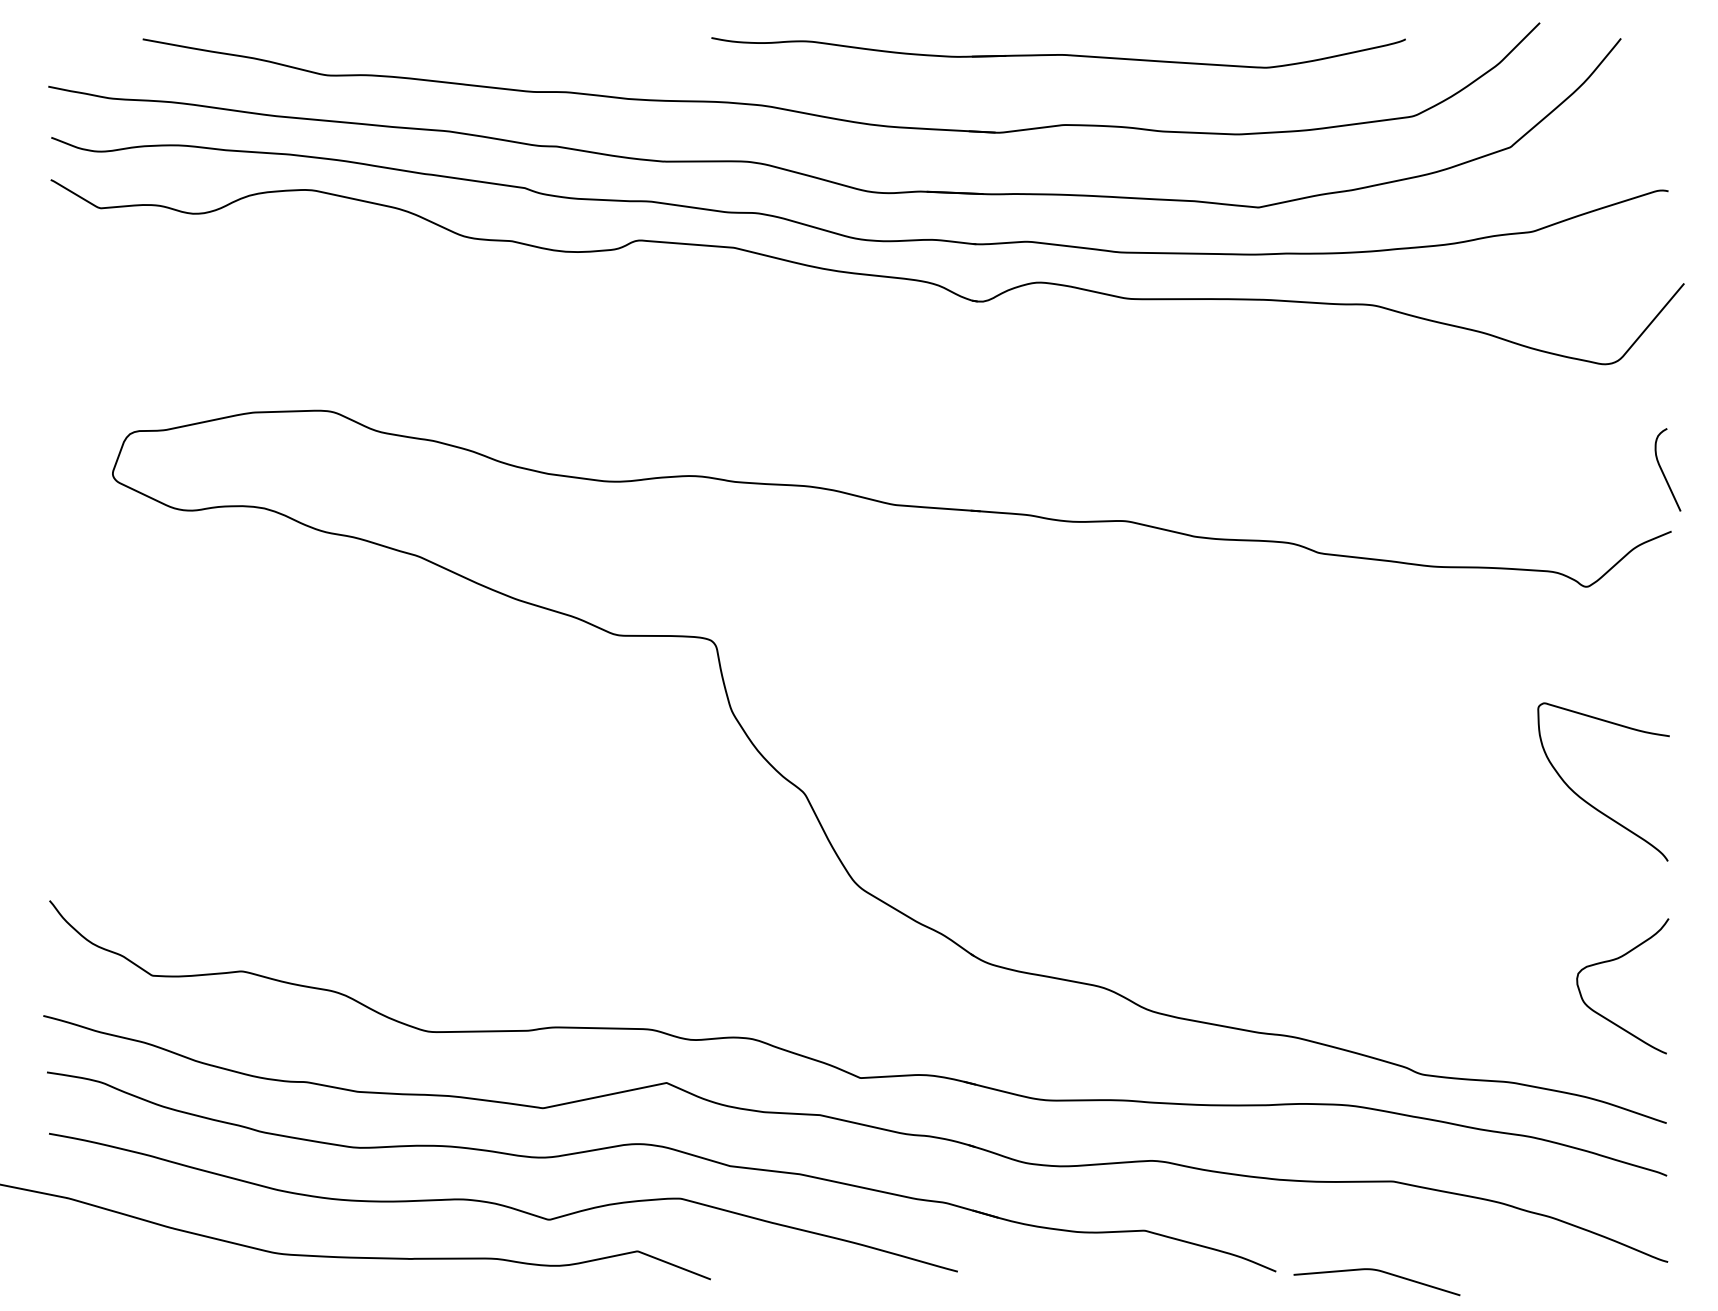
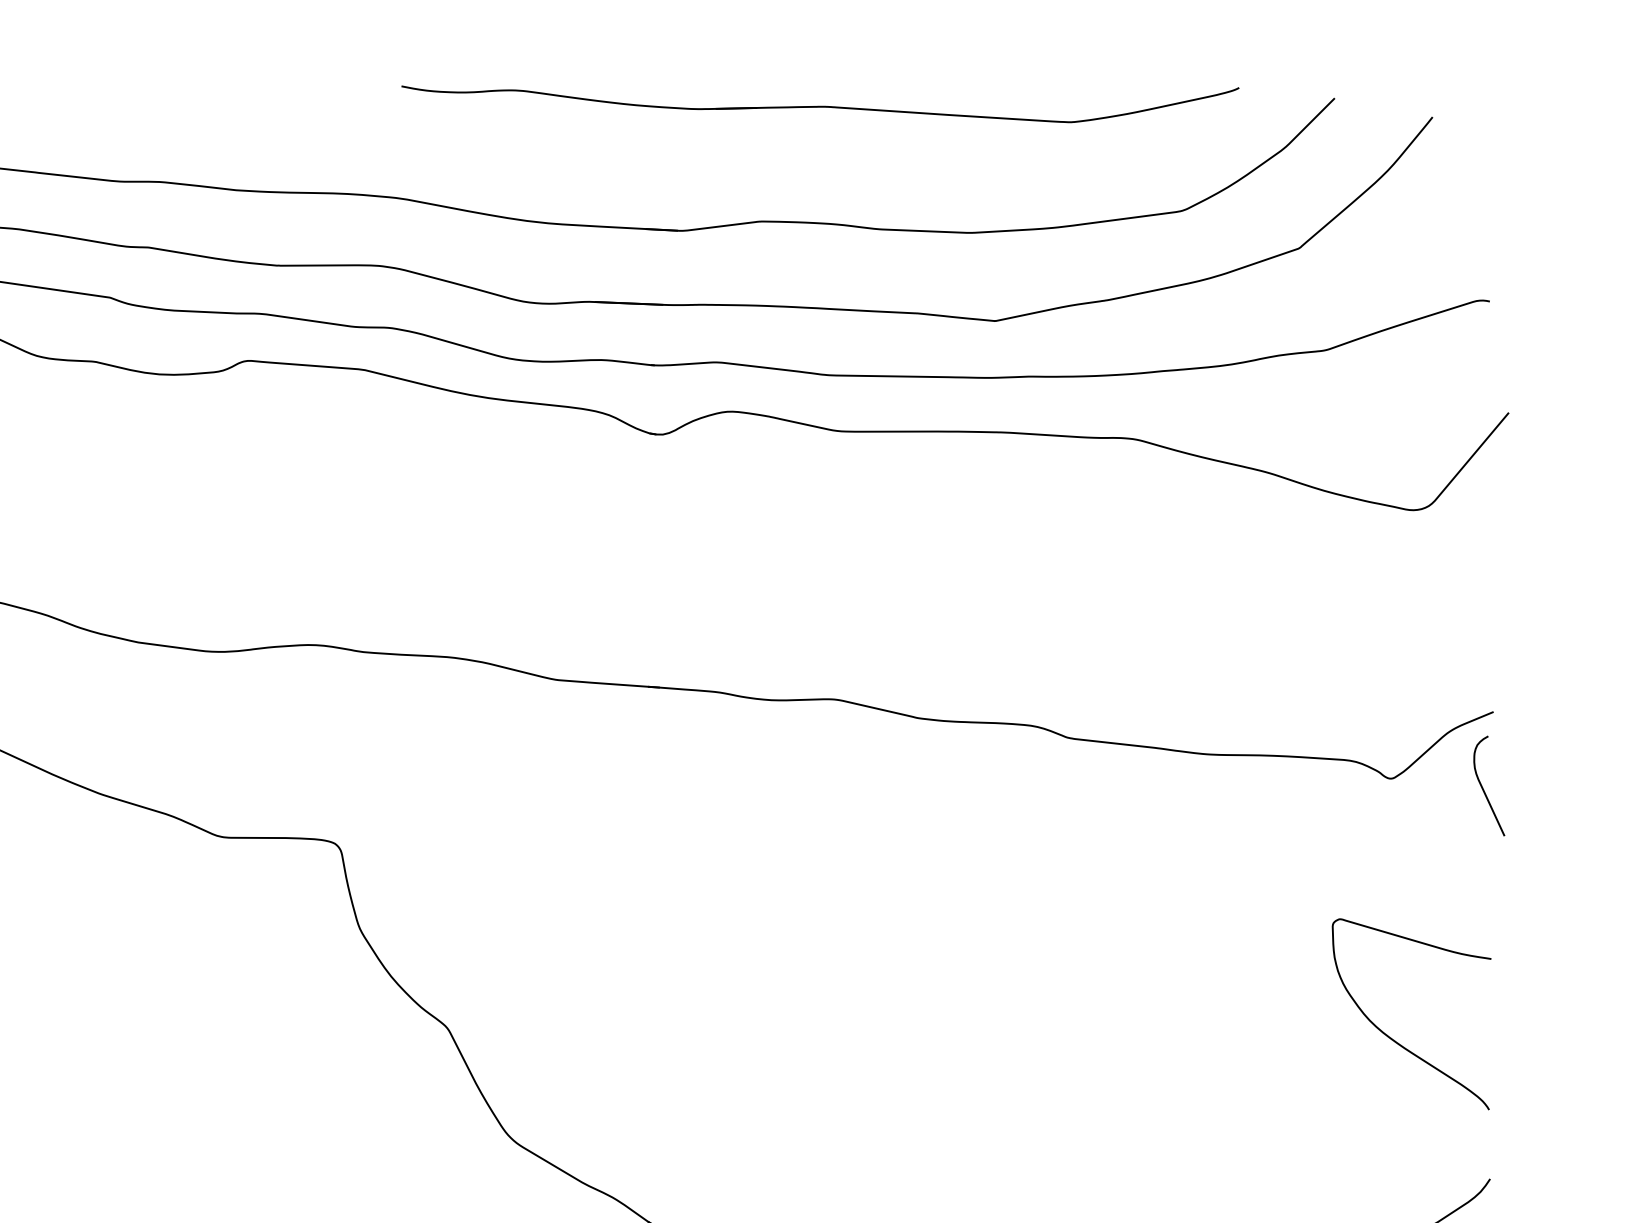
part: (1058, 52) -> (820, 103), moved
curve: (1663, 471) -> (1483, 787), moved

